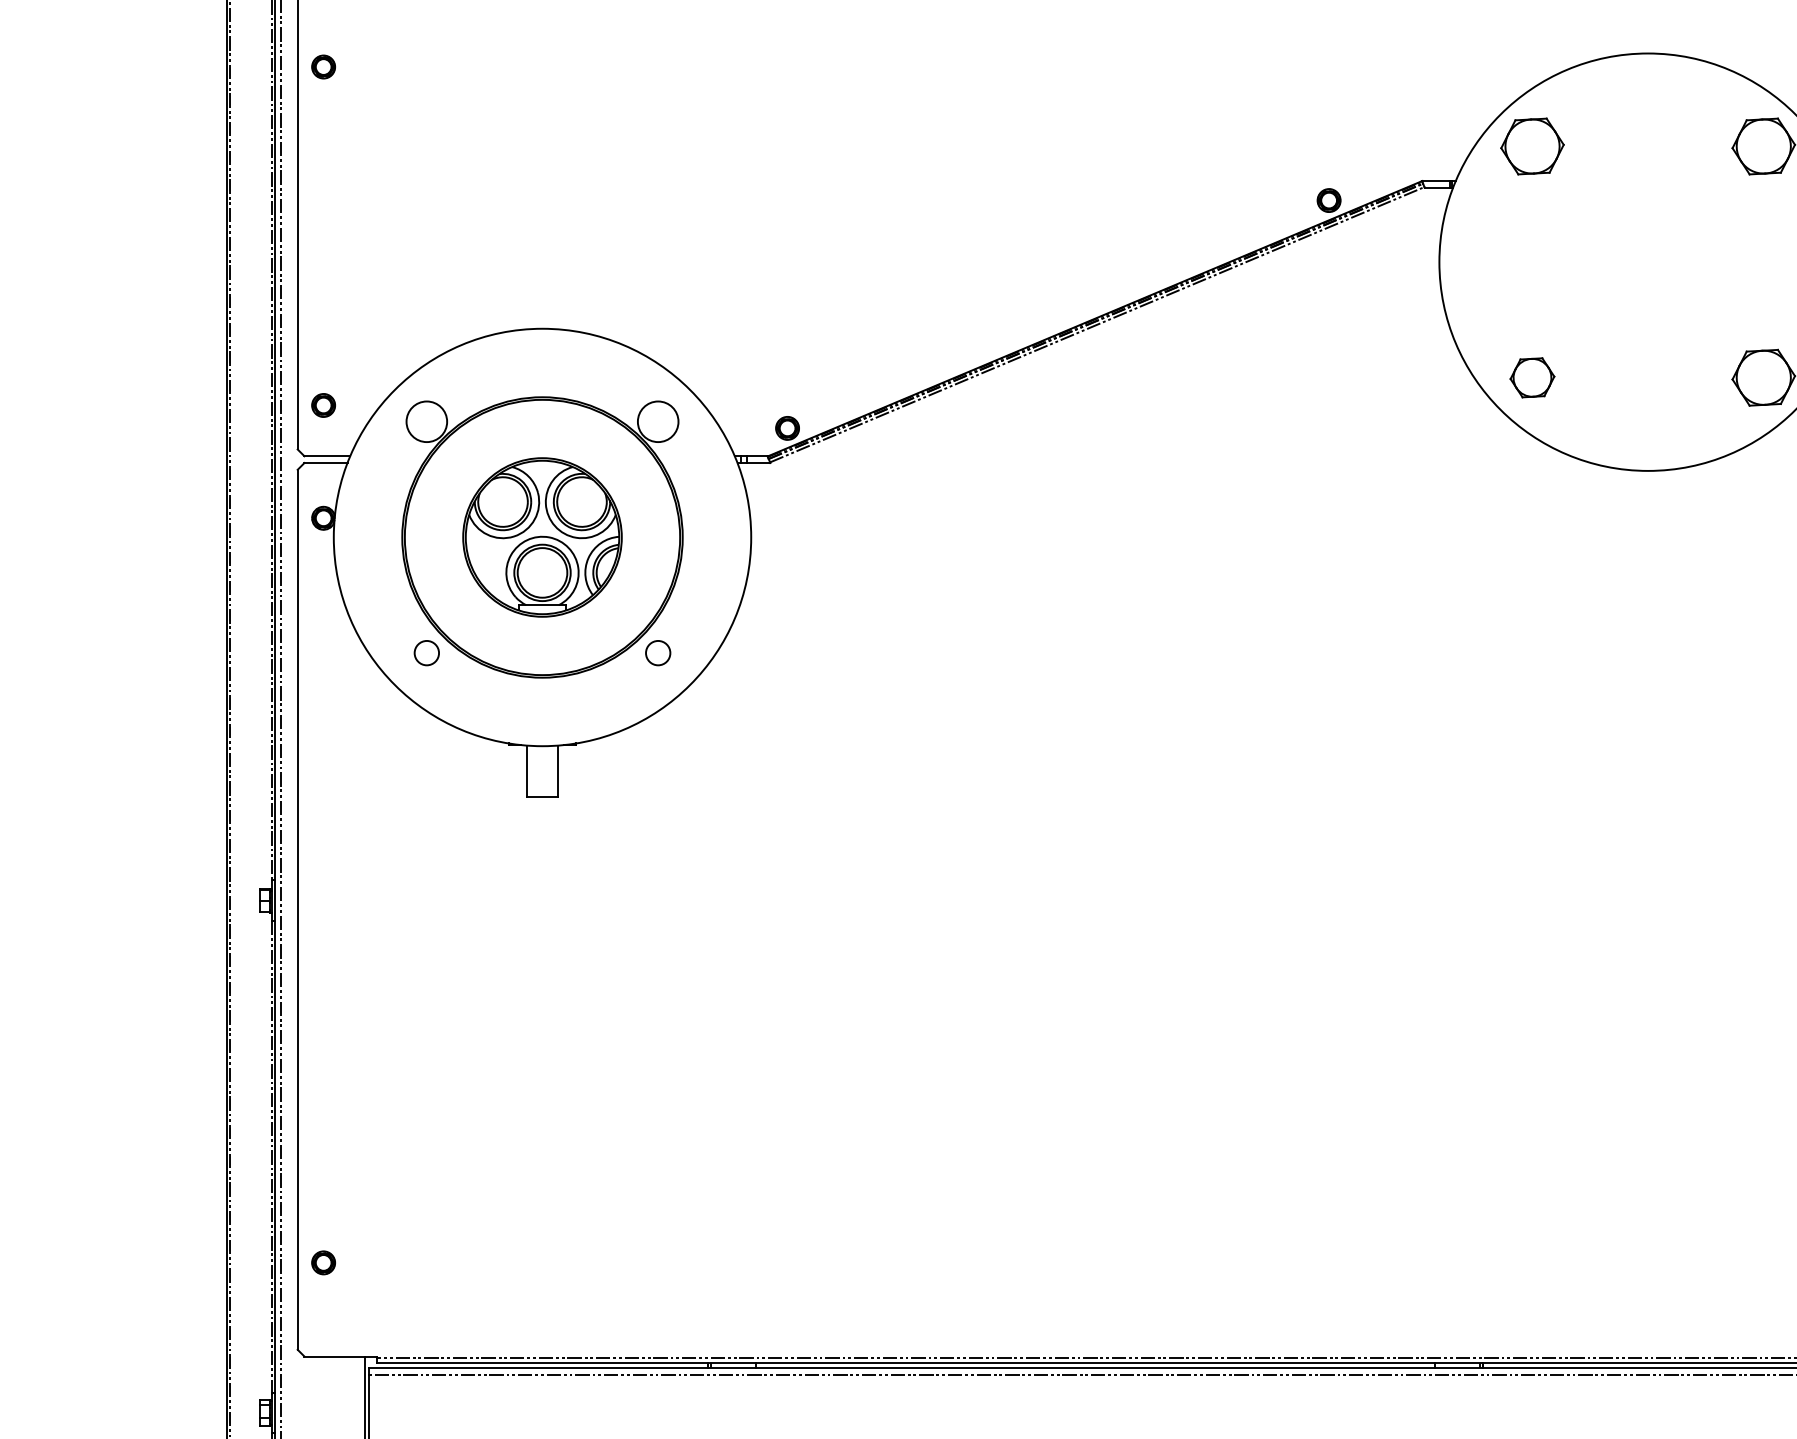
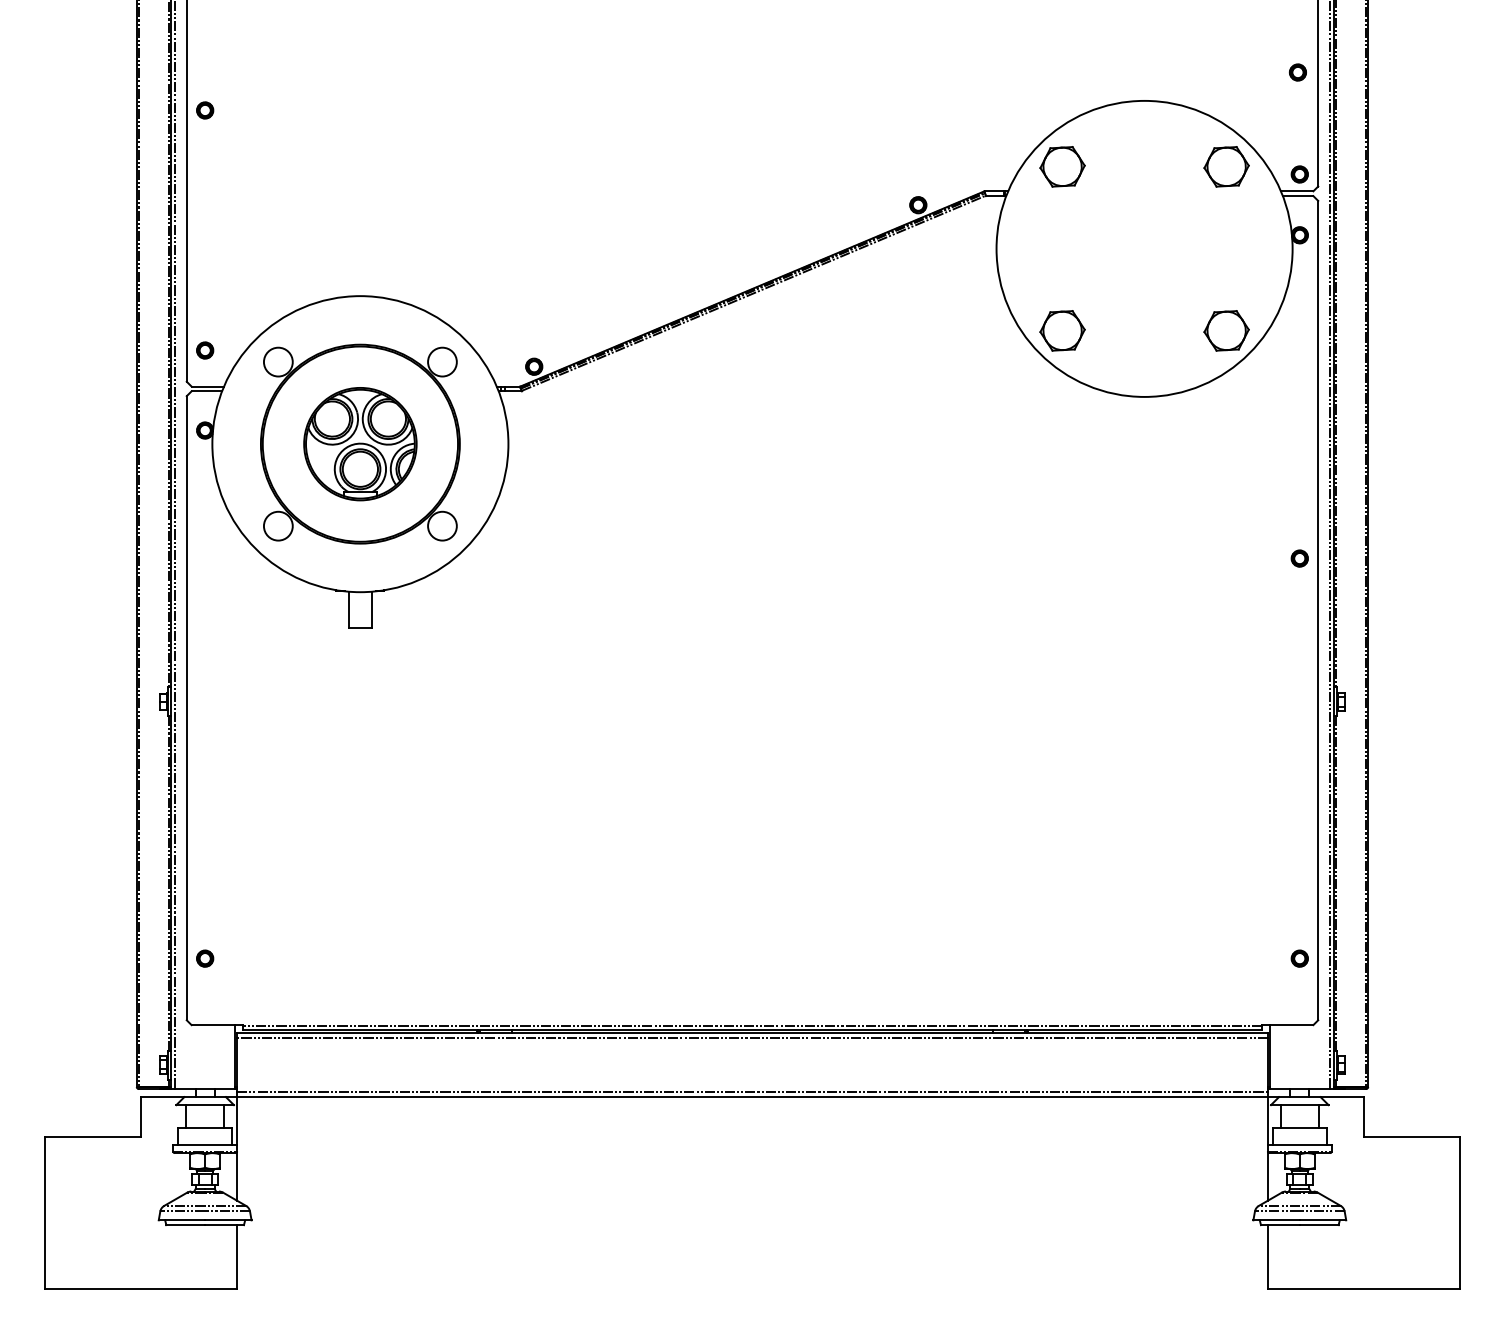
part: (1532, 377) -> (1062, 330), size x1.43
circle: (425, 652) -> (277, 525), size x1.67
circle: (658, 652) -> (442, 525), size x1.67

